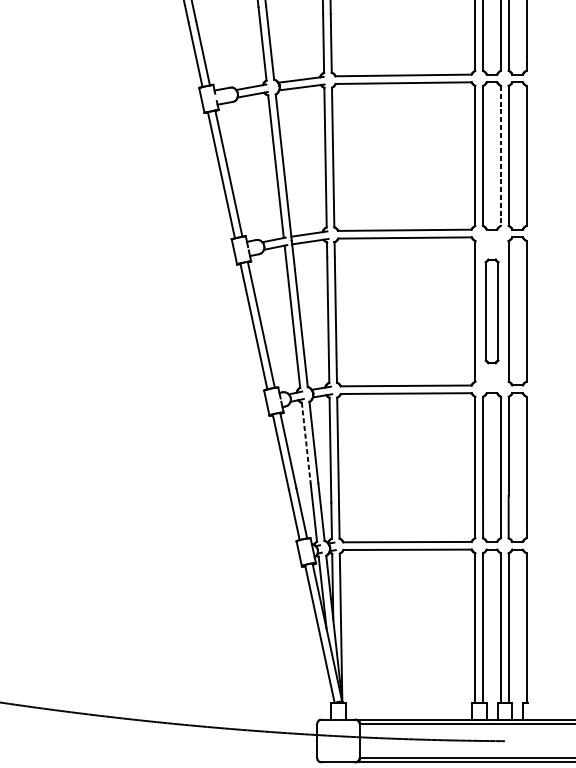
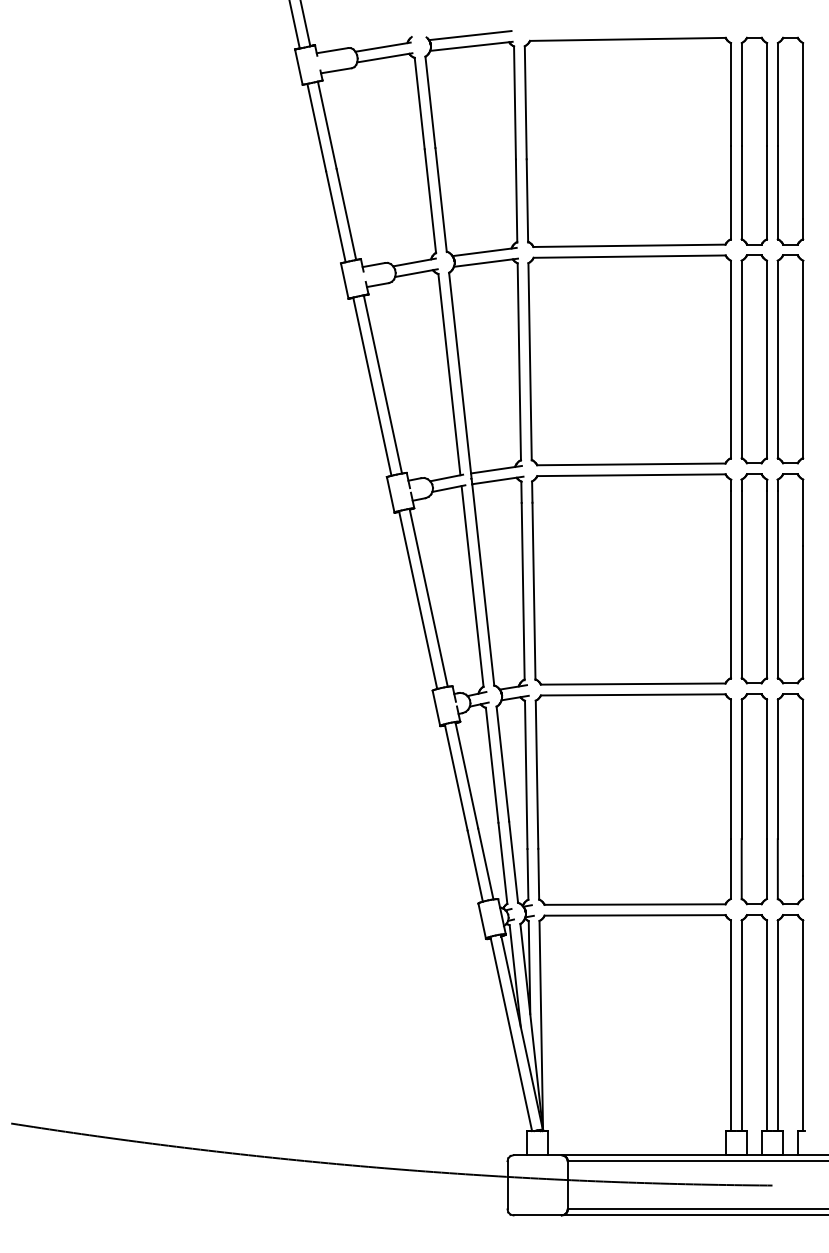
line: (501, 156) -> (767, 359), dashed -> solid
part: (492, 311) -> (754, 578), size x1.43
line: (306, 443) -> (492, 765), dashed -> solid

